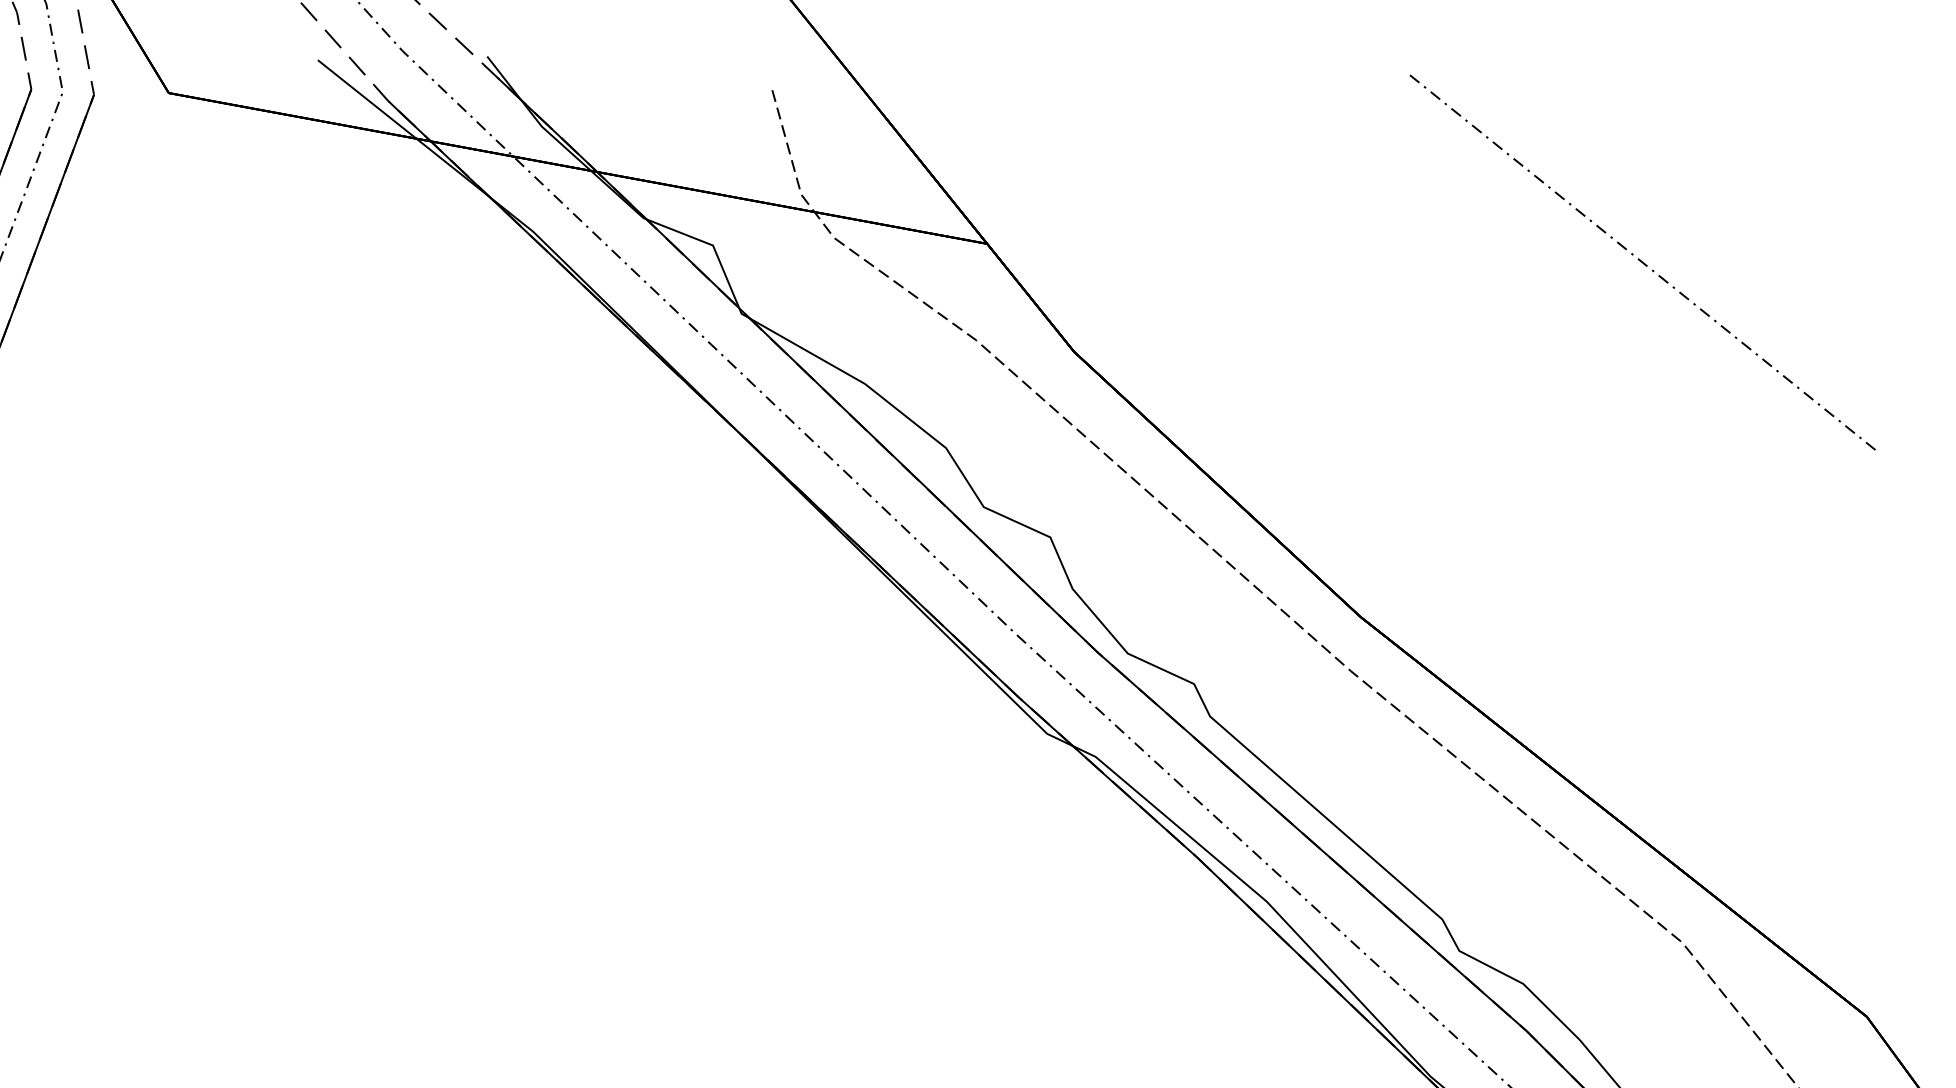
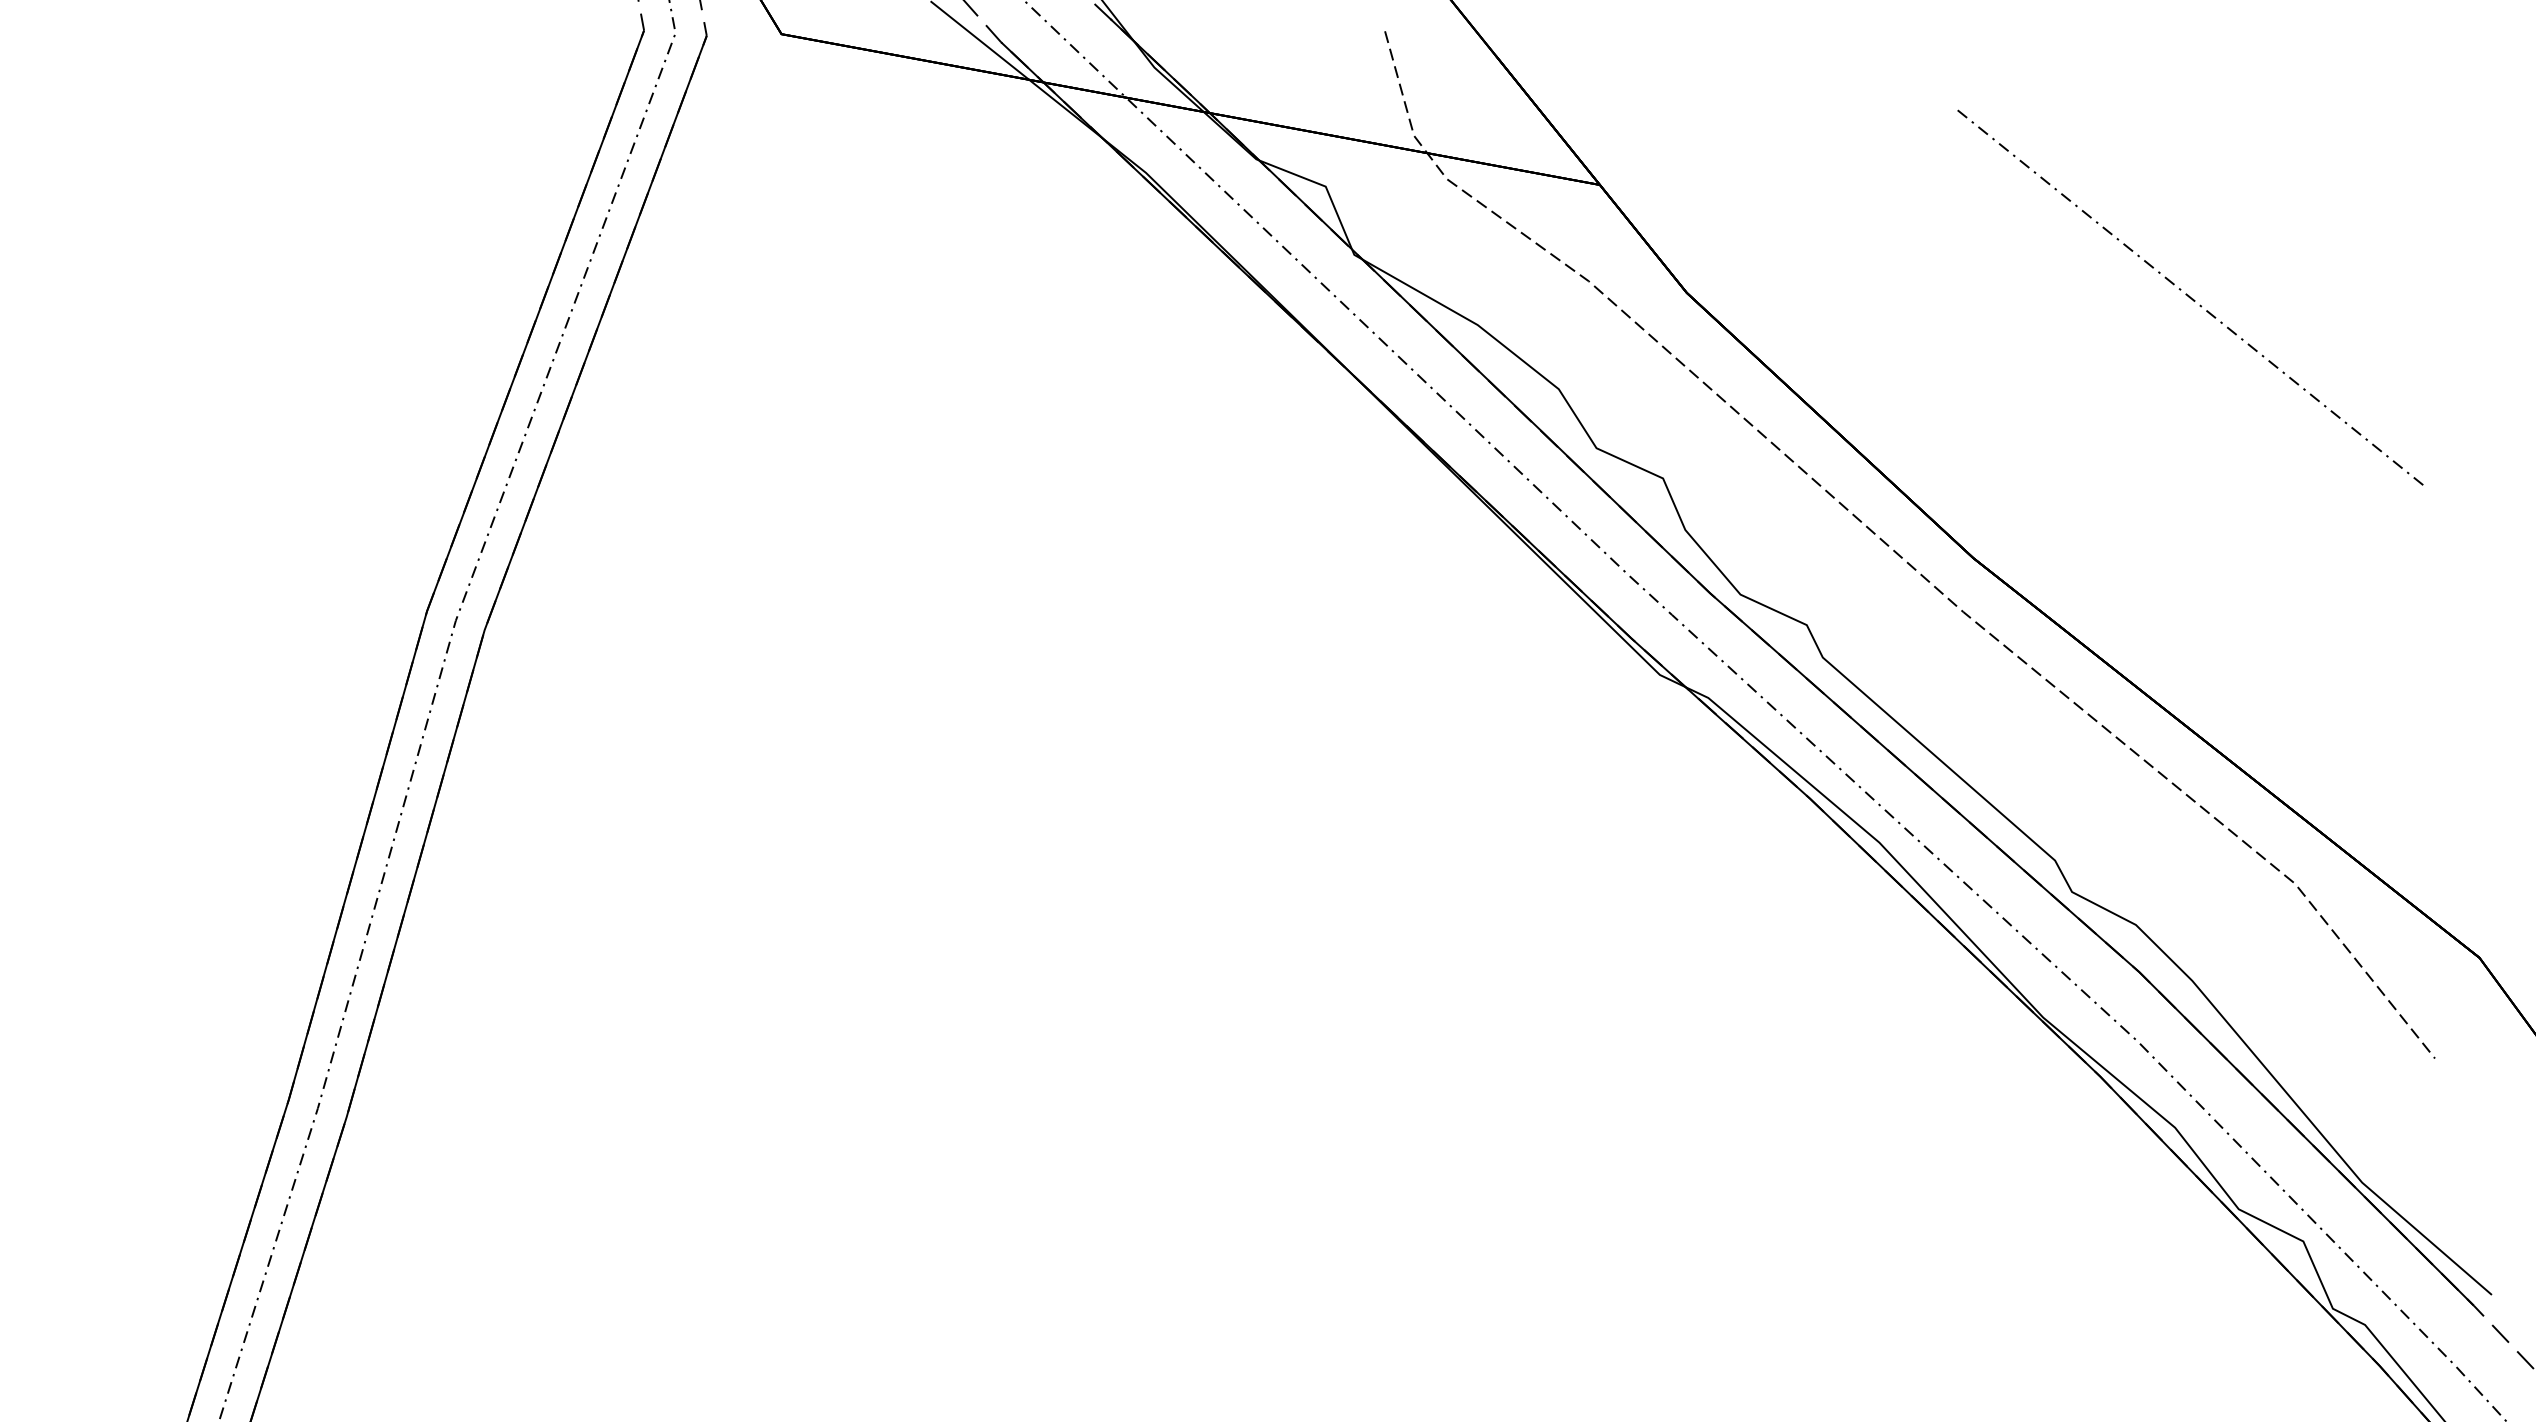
curve: (1642, 262) -> (2190, 297), moved

